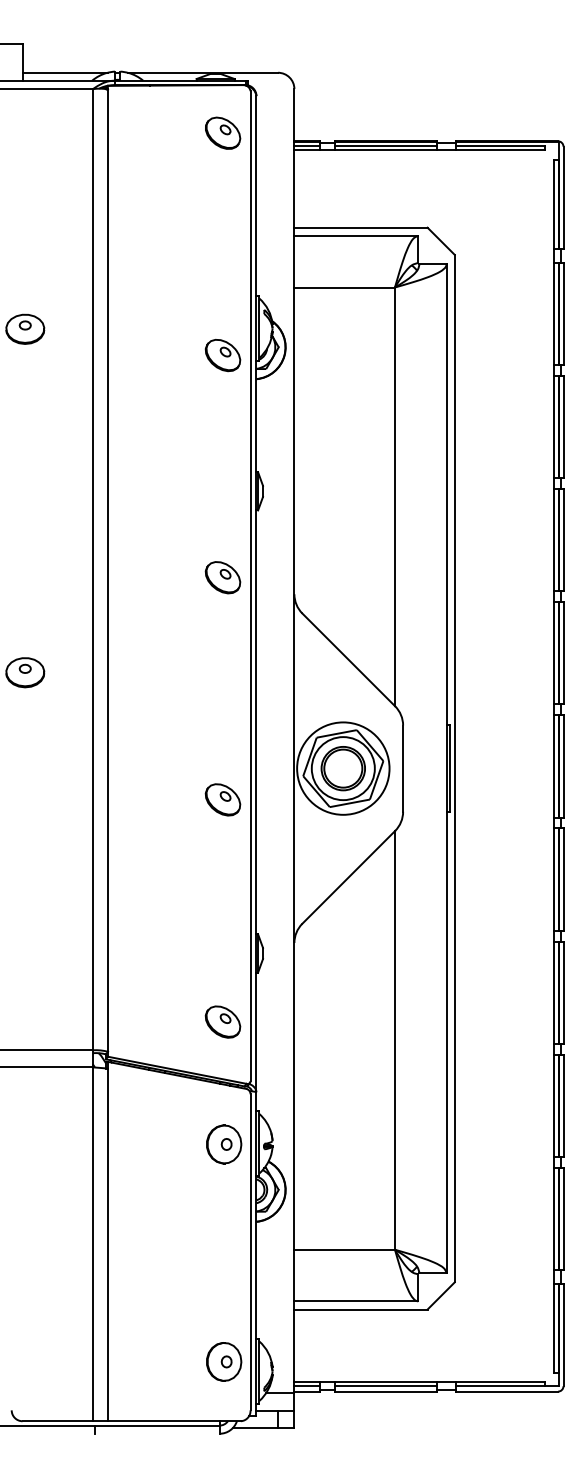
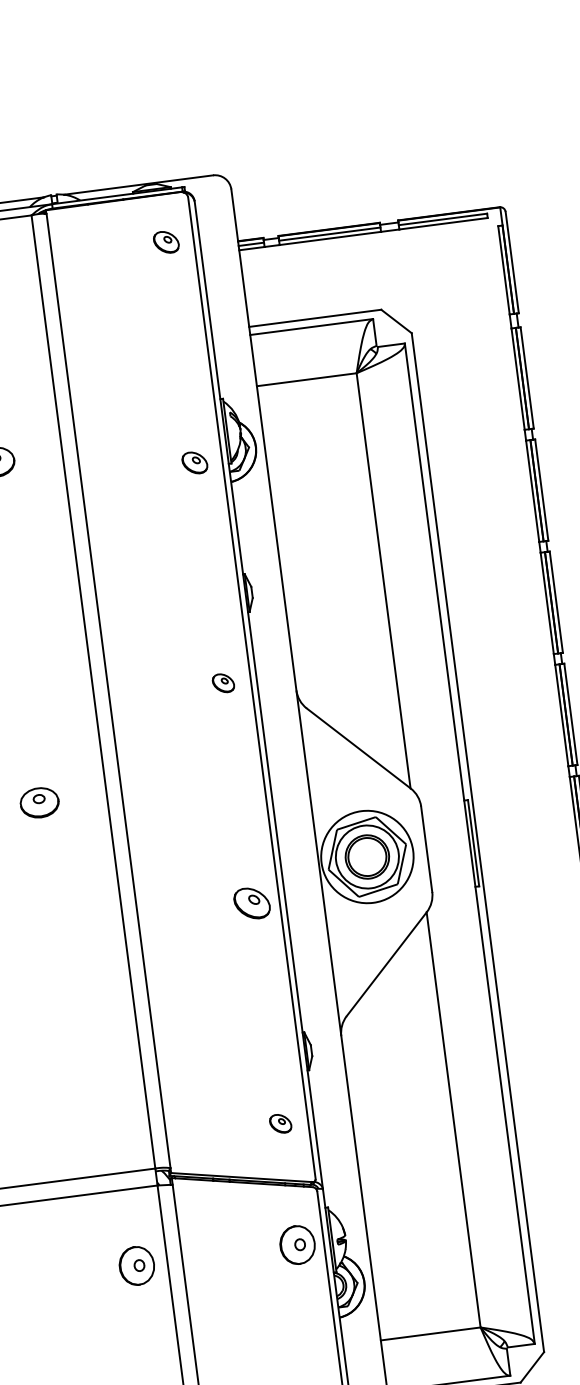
part: (223, 132) -> (166, 241), size x0.7
part: (222, 355) -> (194, 462), size x0.7
part: (222, 577) -> (222, 683), size x0.6
part: (222, 1021) -> (280, 1123), size x0.6
part: (62, 1144) -> (137, 1265), added

